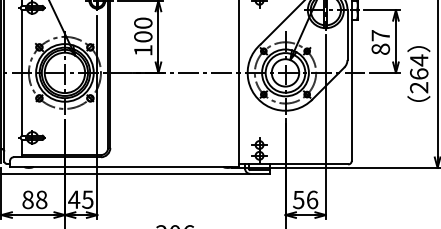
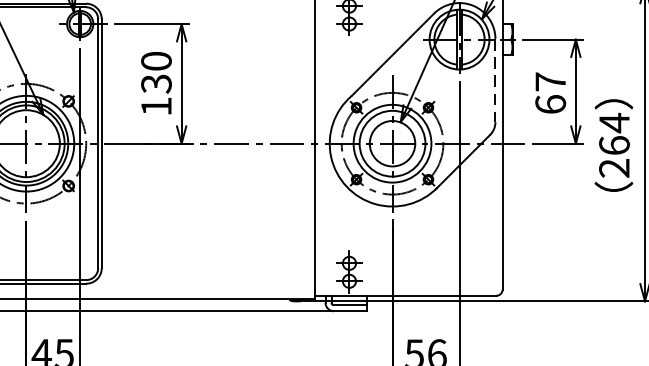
line: (347, 35) -> (495, 81), solid -> dashed
text: (143, 36) -> (156, 83), 100 -> 130
text: (380, 48) -> (550, 103), 87 -> 67

